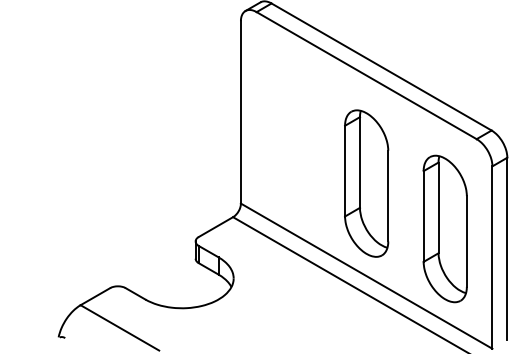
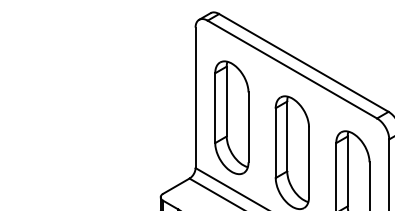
part: (287, 138) -> (231, 117), added

